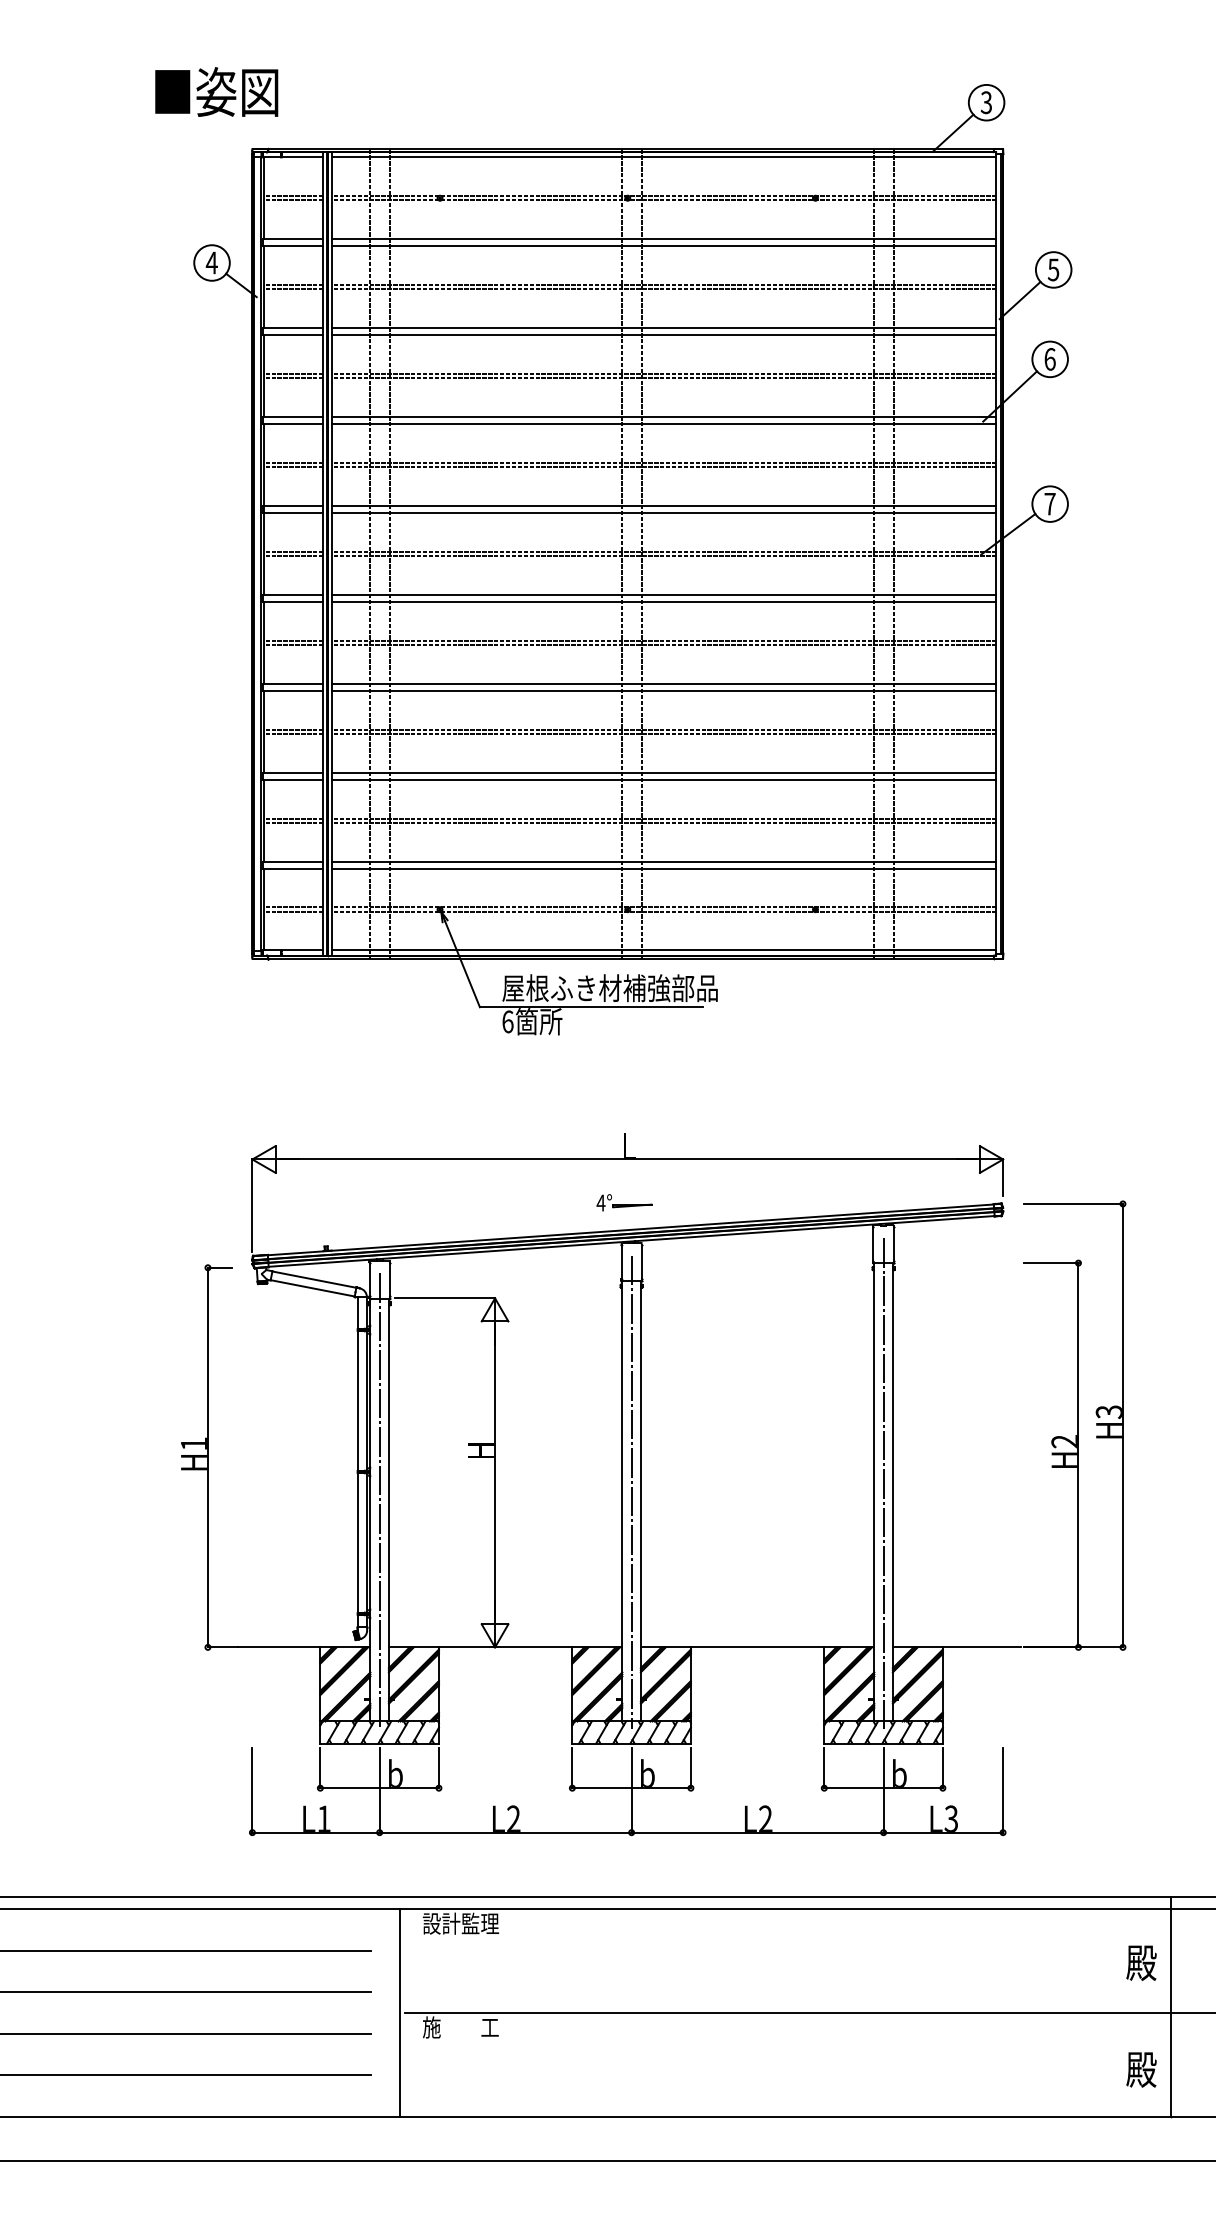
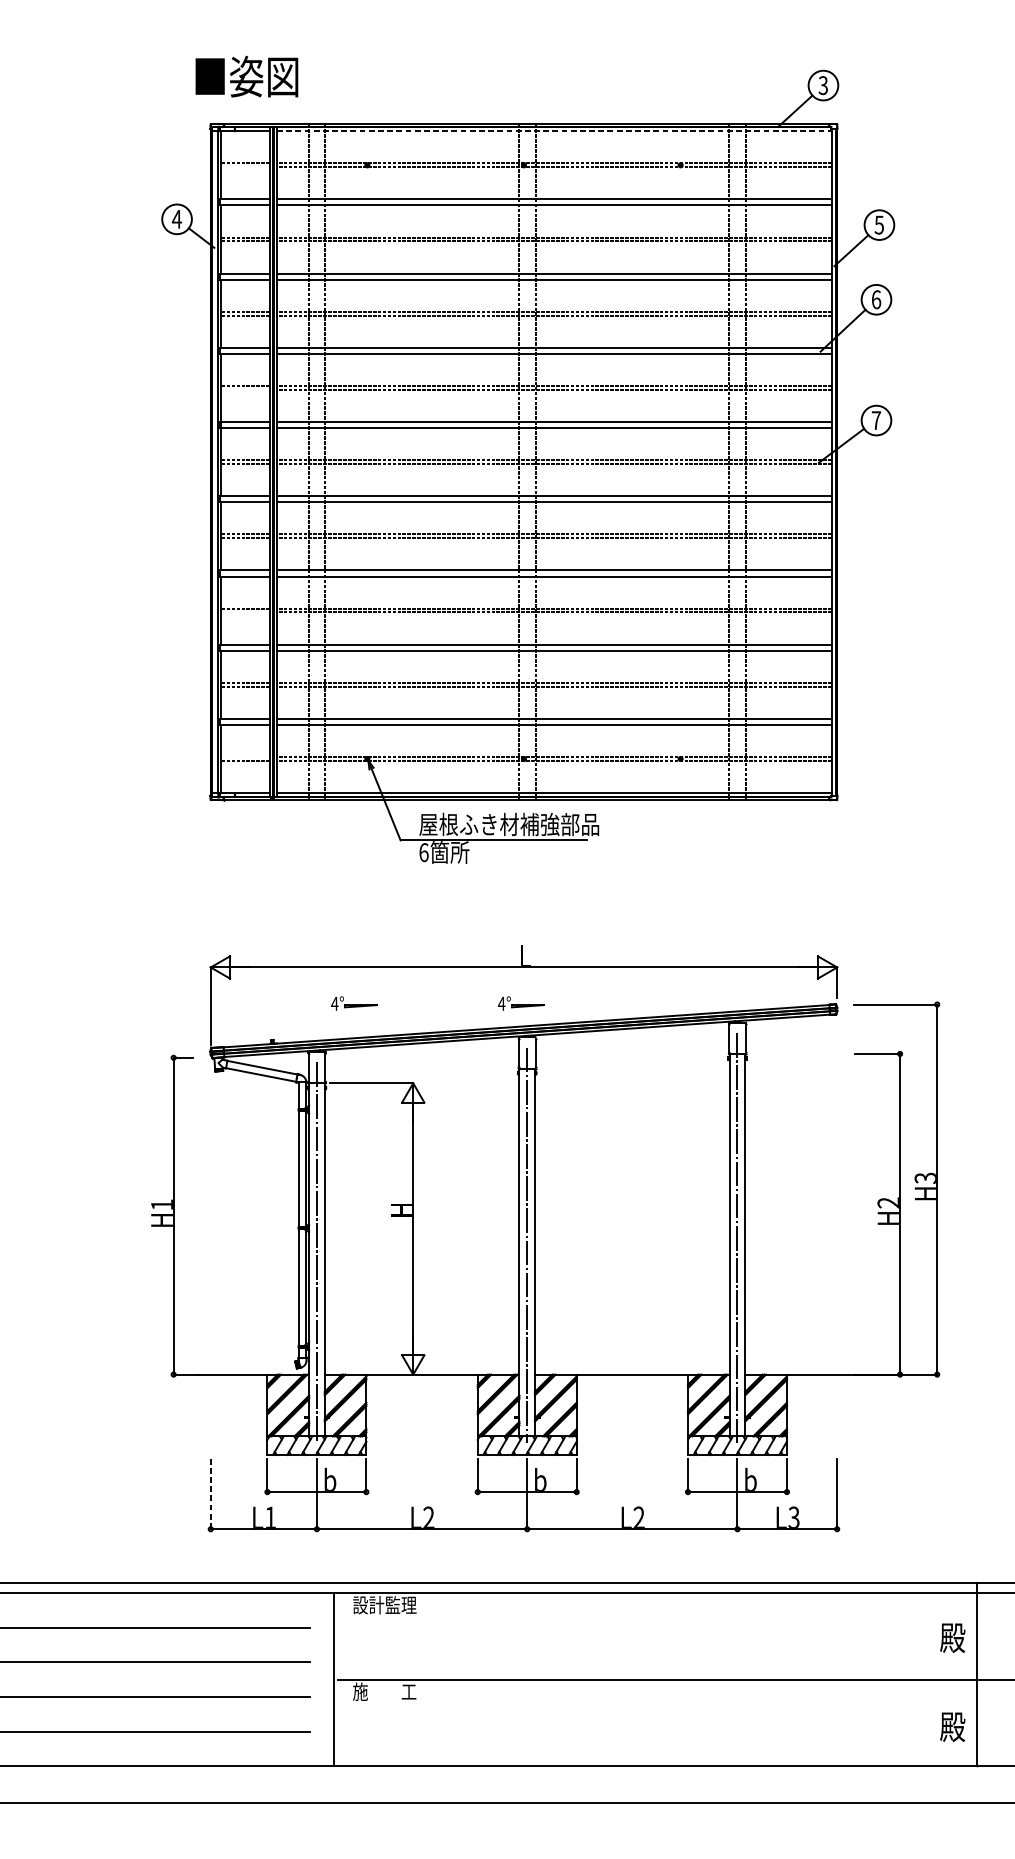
text: (216, 91) -> (246, 76), moved
line: (664, 157) -> (554, 131), solid -> dashed
line: (293, 200) -> (245, 167), removed
line: (293, 467) -> (245, 389), removed
line: (293, 734) -> (245, 612), removed
line: (293, 907) -> (245, 757), removed
part: (424, 1202) -> (354, 1003), added
line: (252, 1790) -> (210, 1494), solid -> dashed

